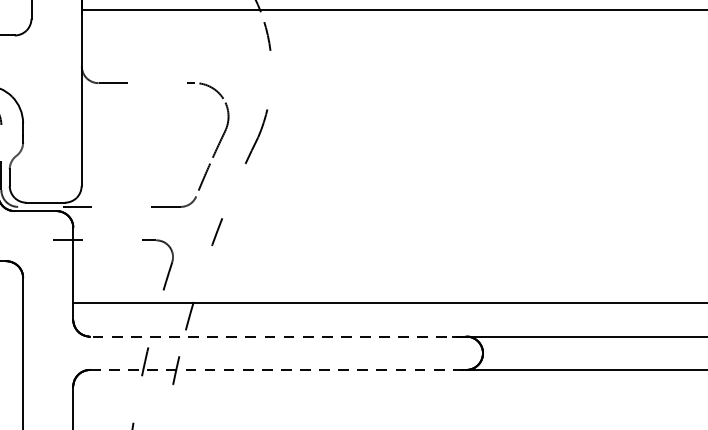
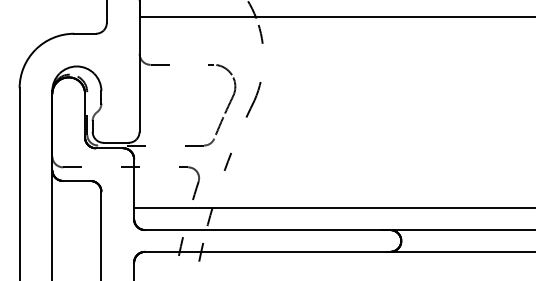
line: (277, 337) -> (267, 230), dashed -> solid
line: (277, 369) -> (267, 251), dashed -> solid

